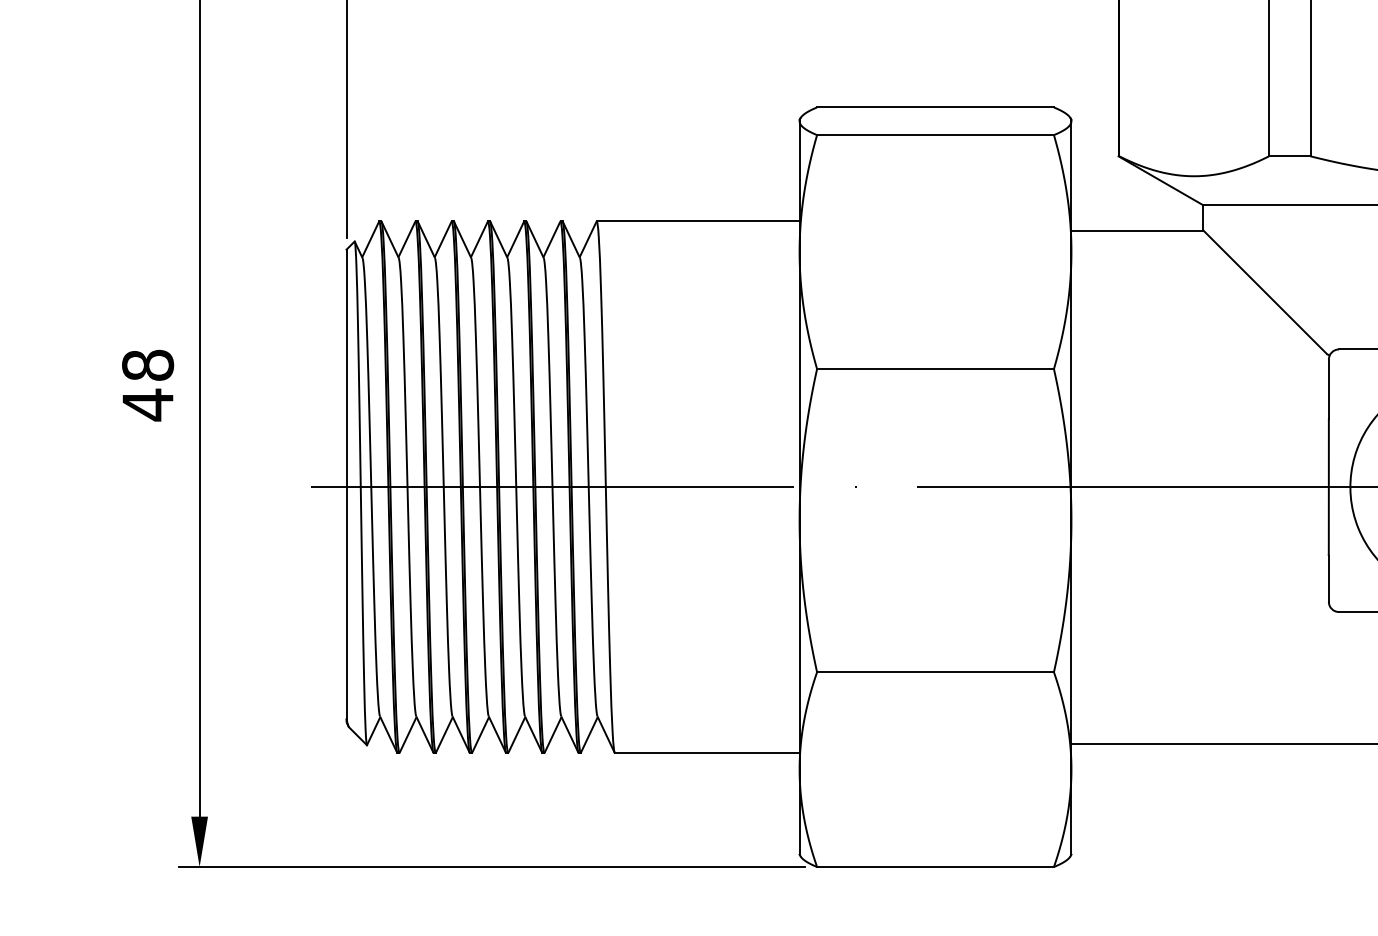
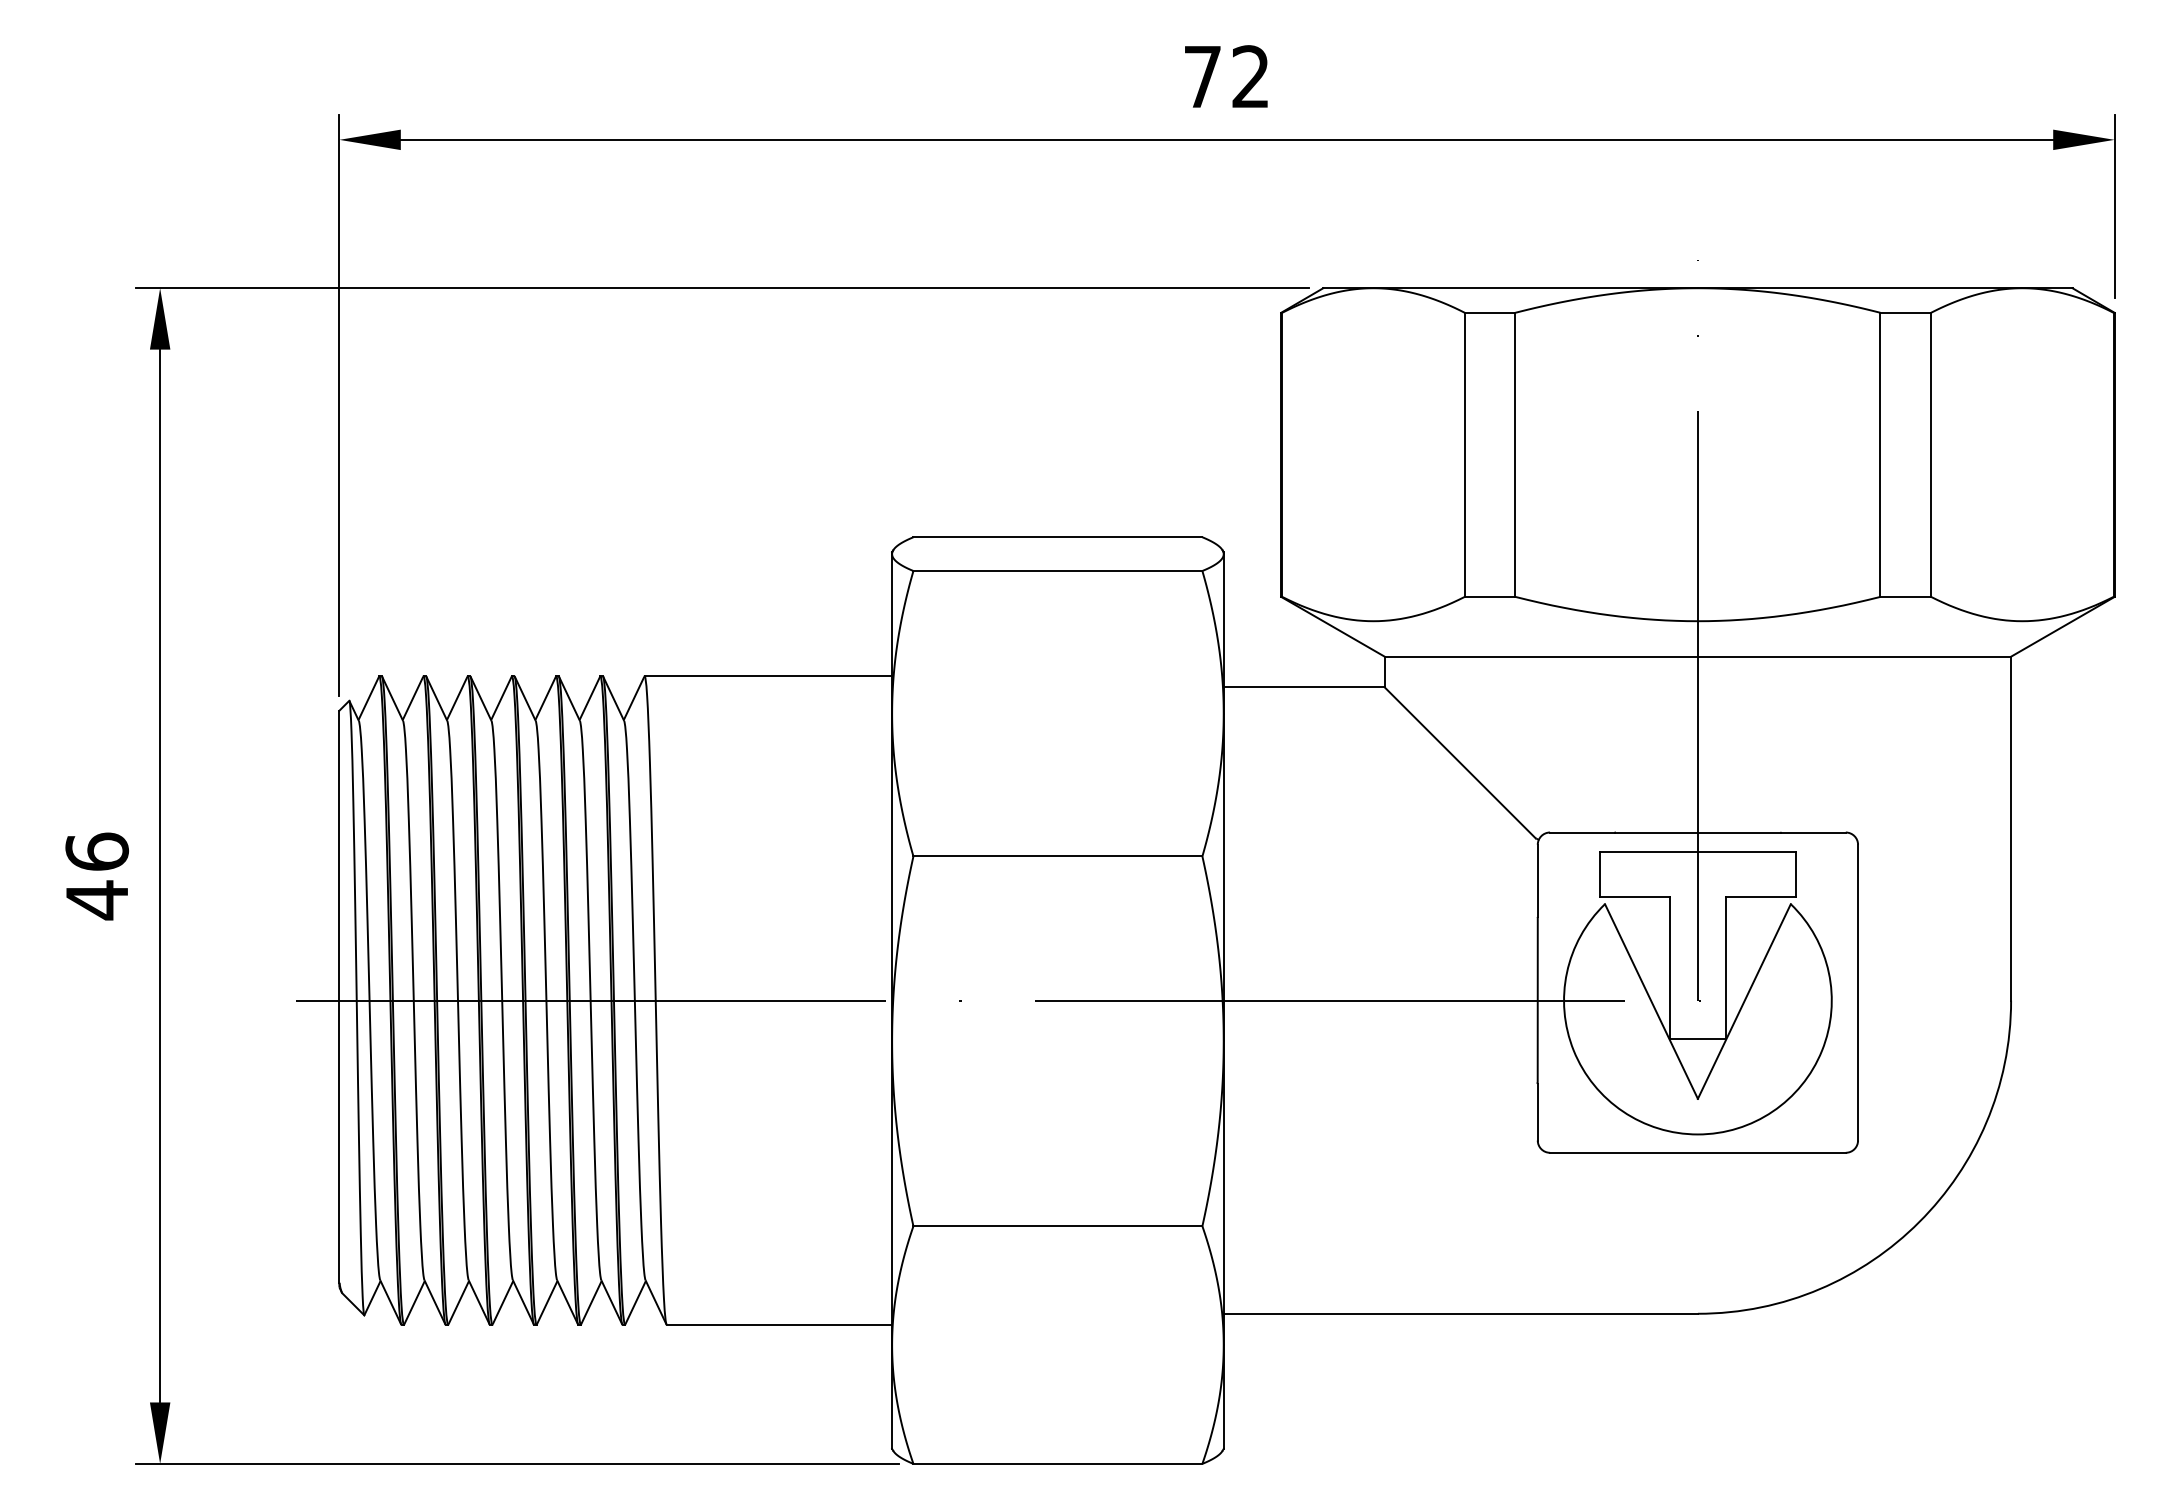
text: (147, 365) -> (96, 851), 48 -> 46

